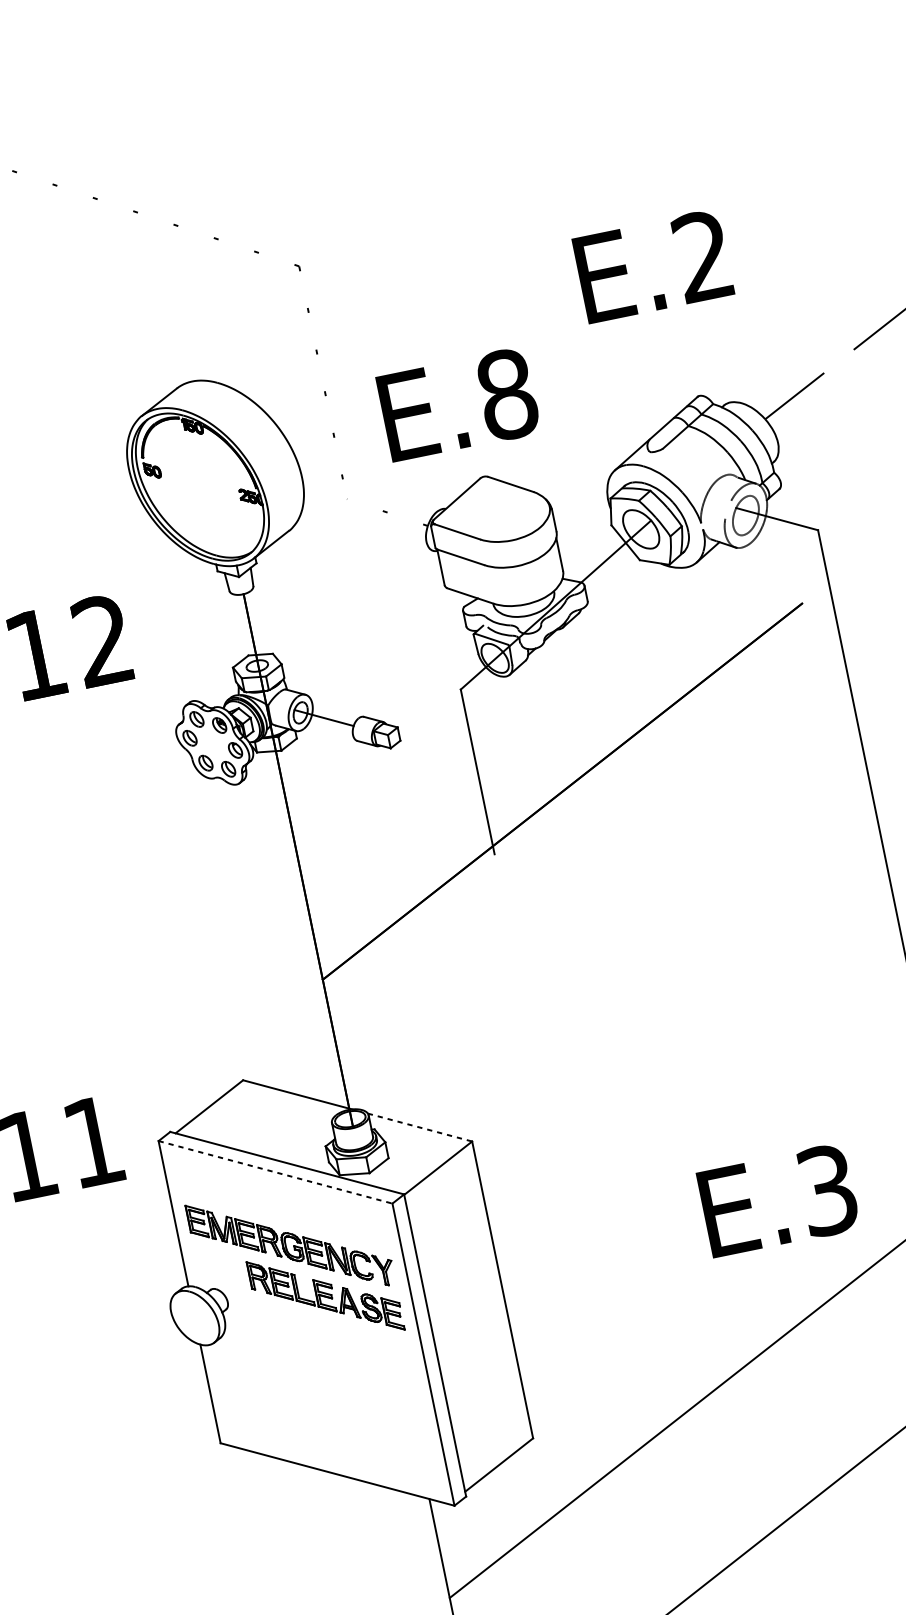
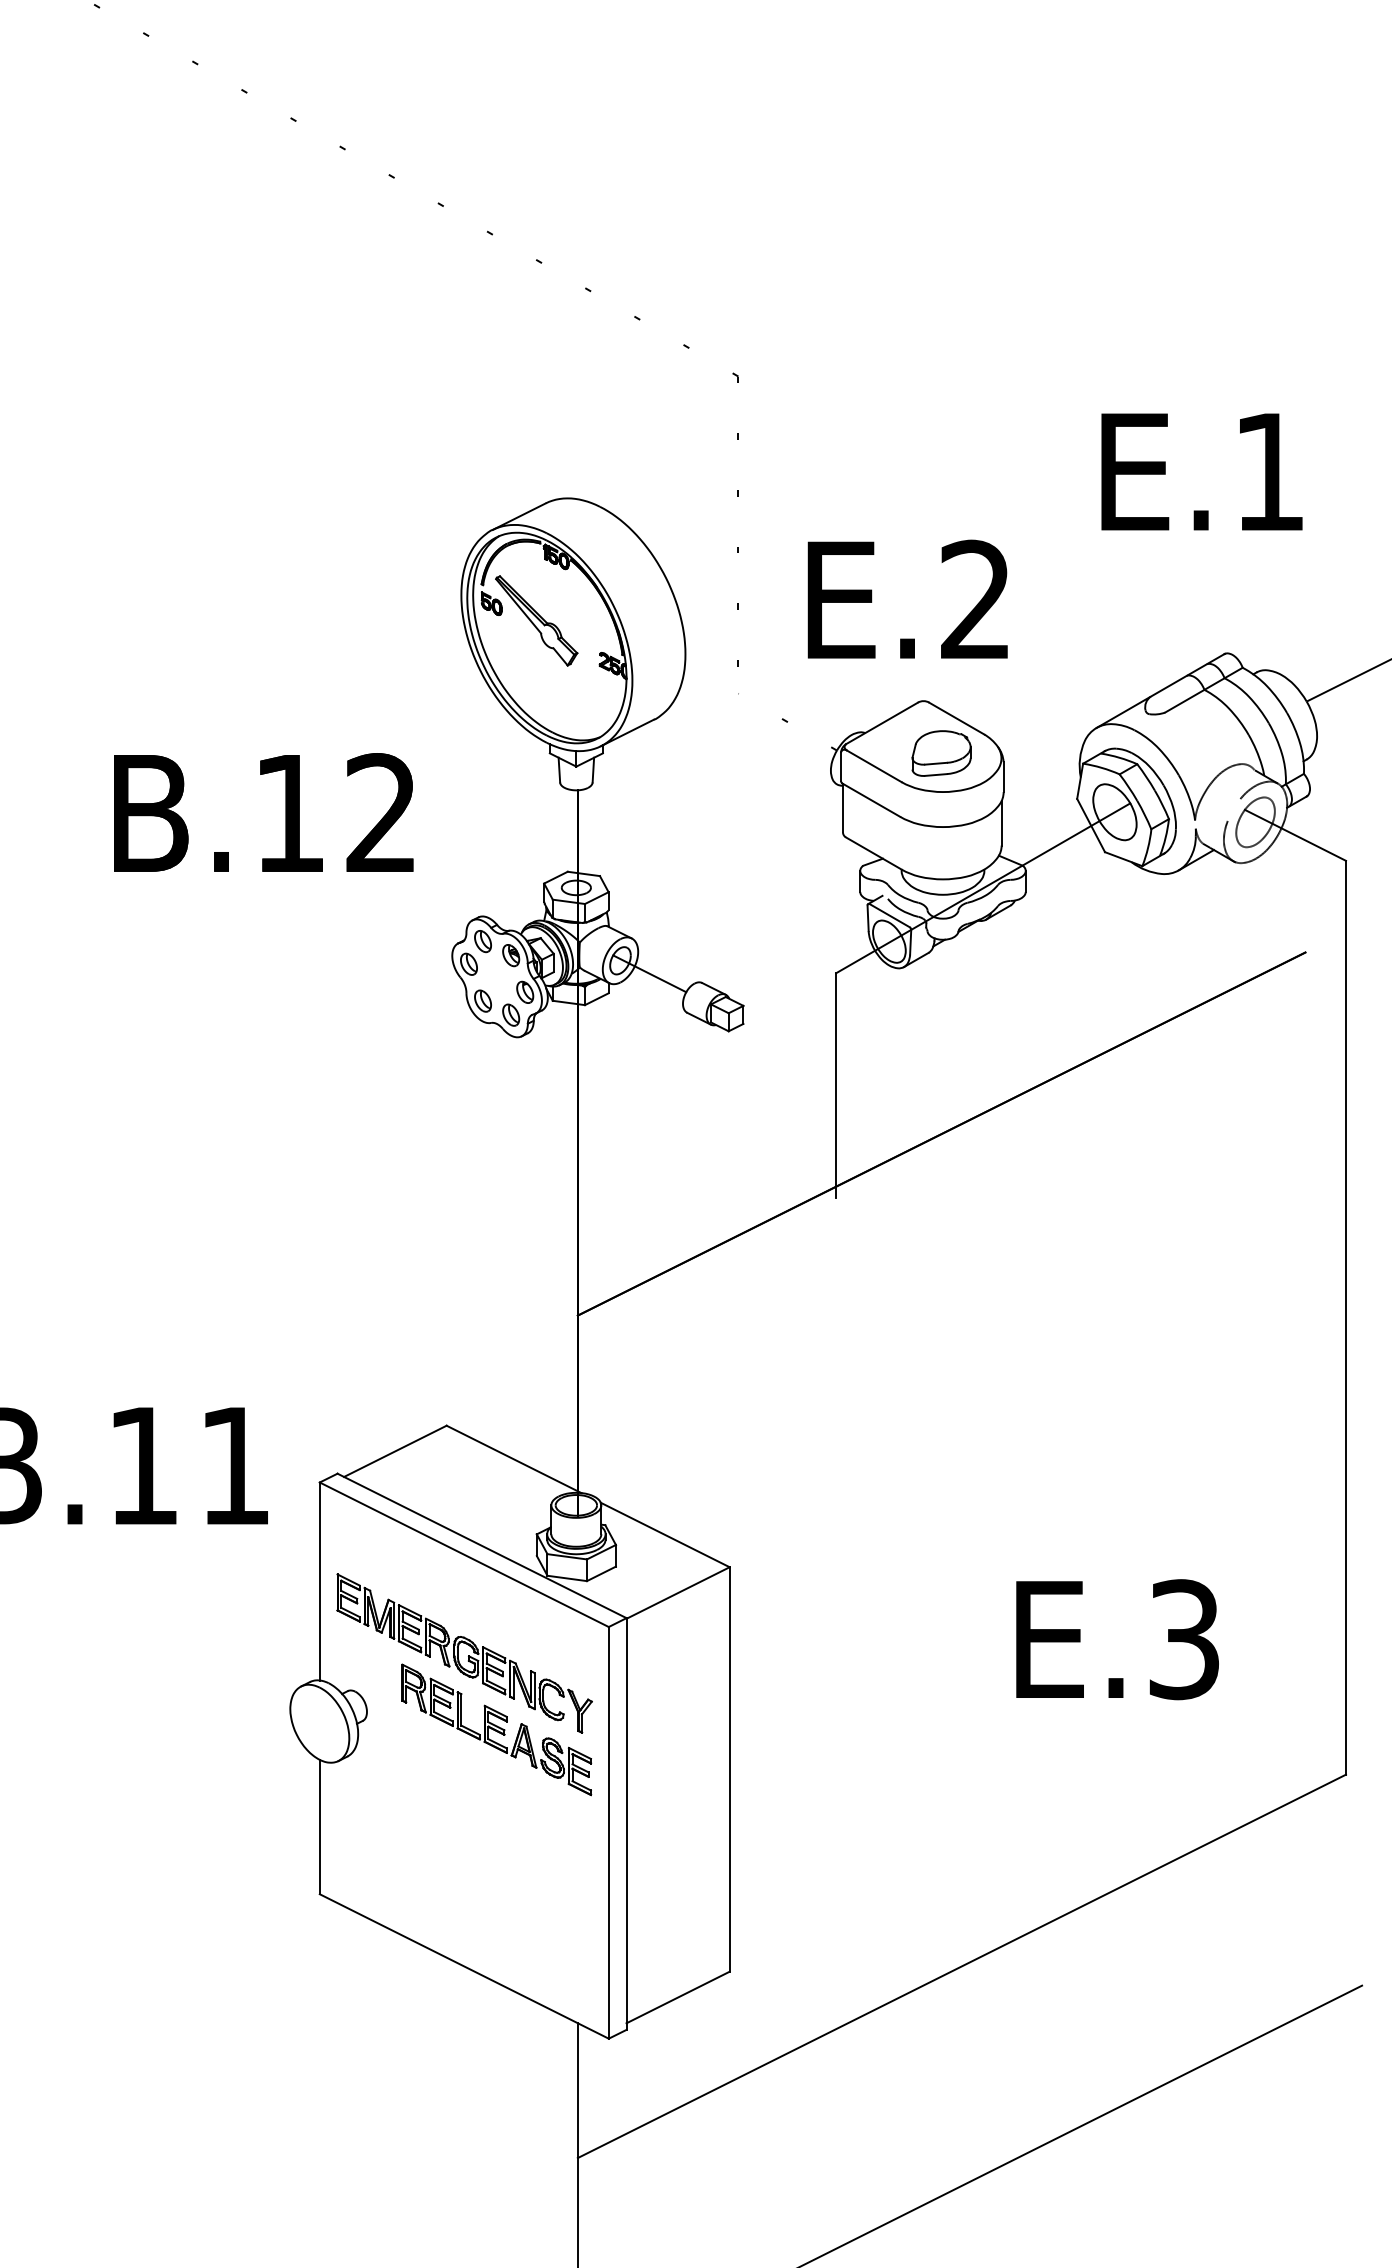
text: (702, 255) -> (1268, 470), E.2 -> E.1
text: (507, 394) -> (976, 599), E.8 -> E.2
part: (187, 475) -> (536, 620), added
part: (505, 512) -> (941, 753), added
line: (420, 1127) -> (665, 1535), dashed -> solid
line: (275, 1172) -> (464, 1554), dashed -> solid
text: (778, 1200) -> (1117, 1639), moved

